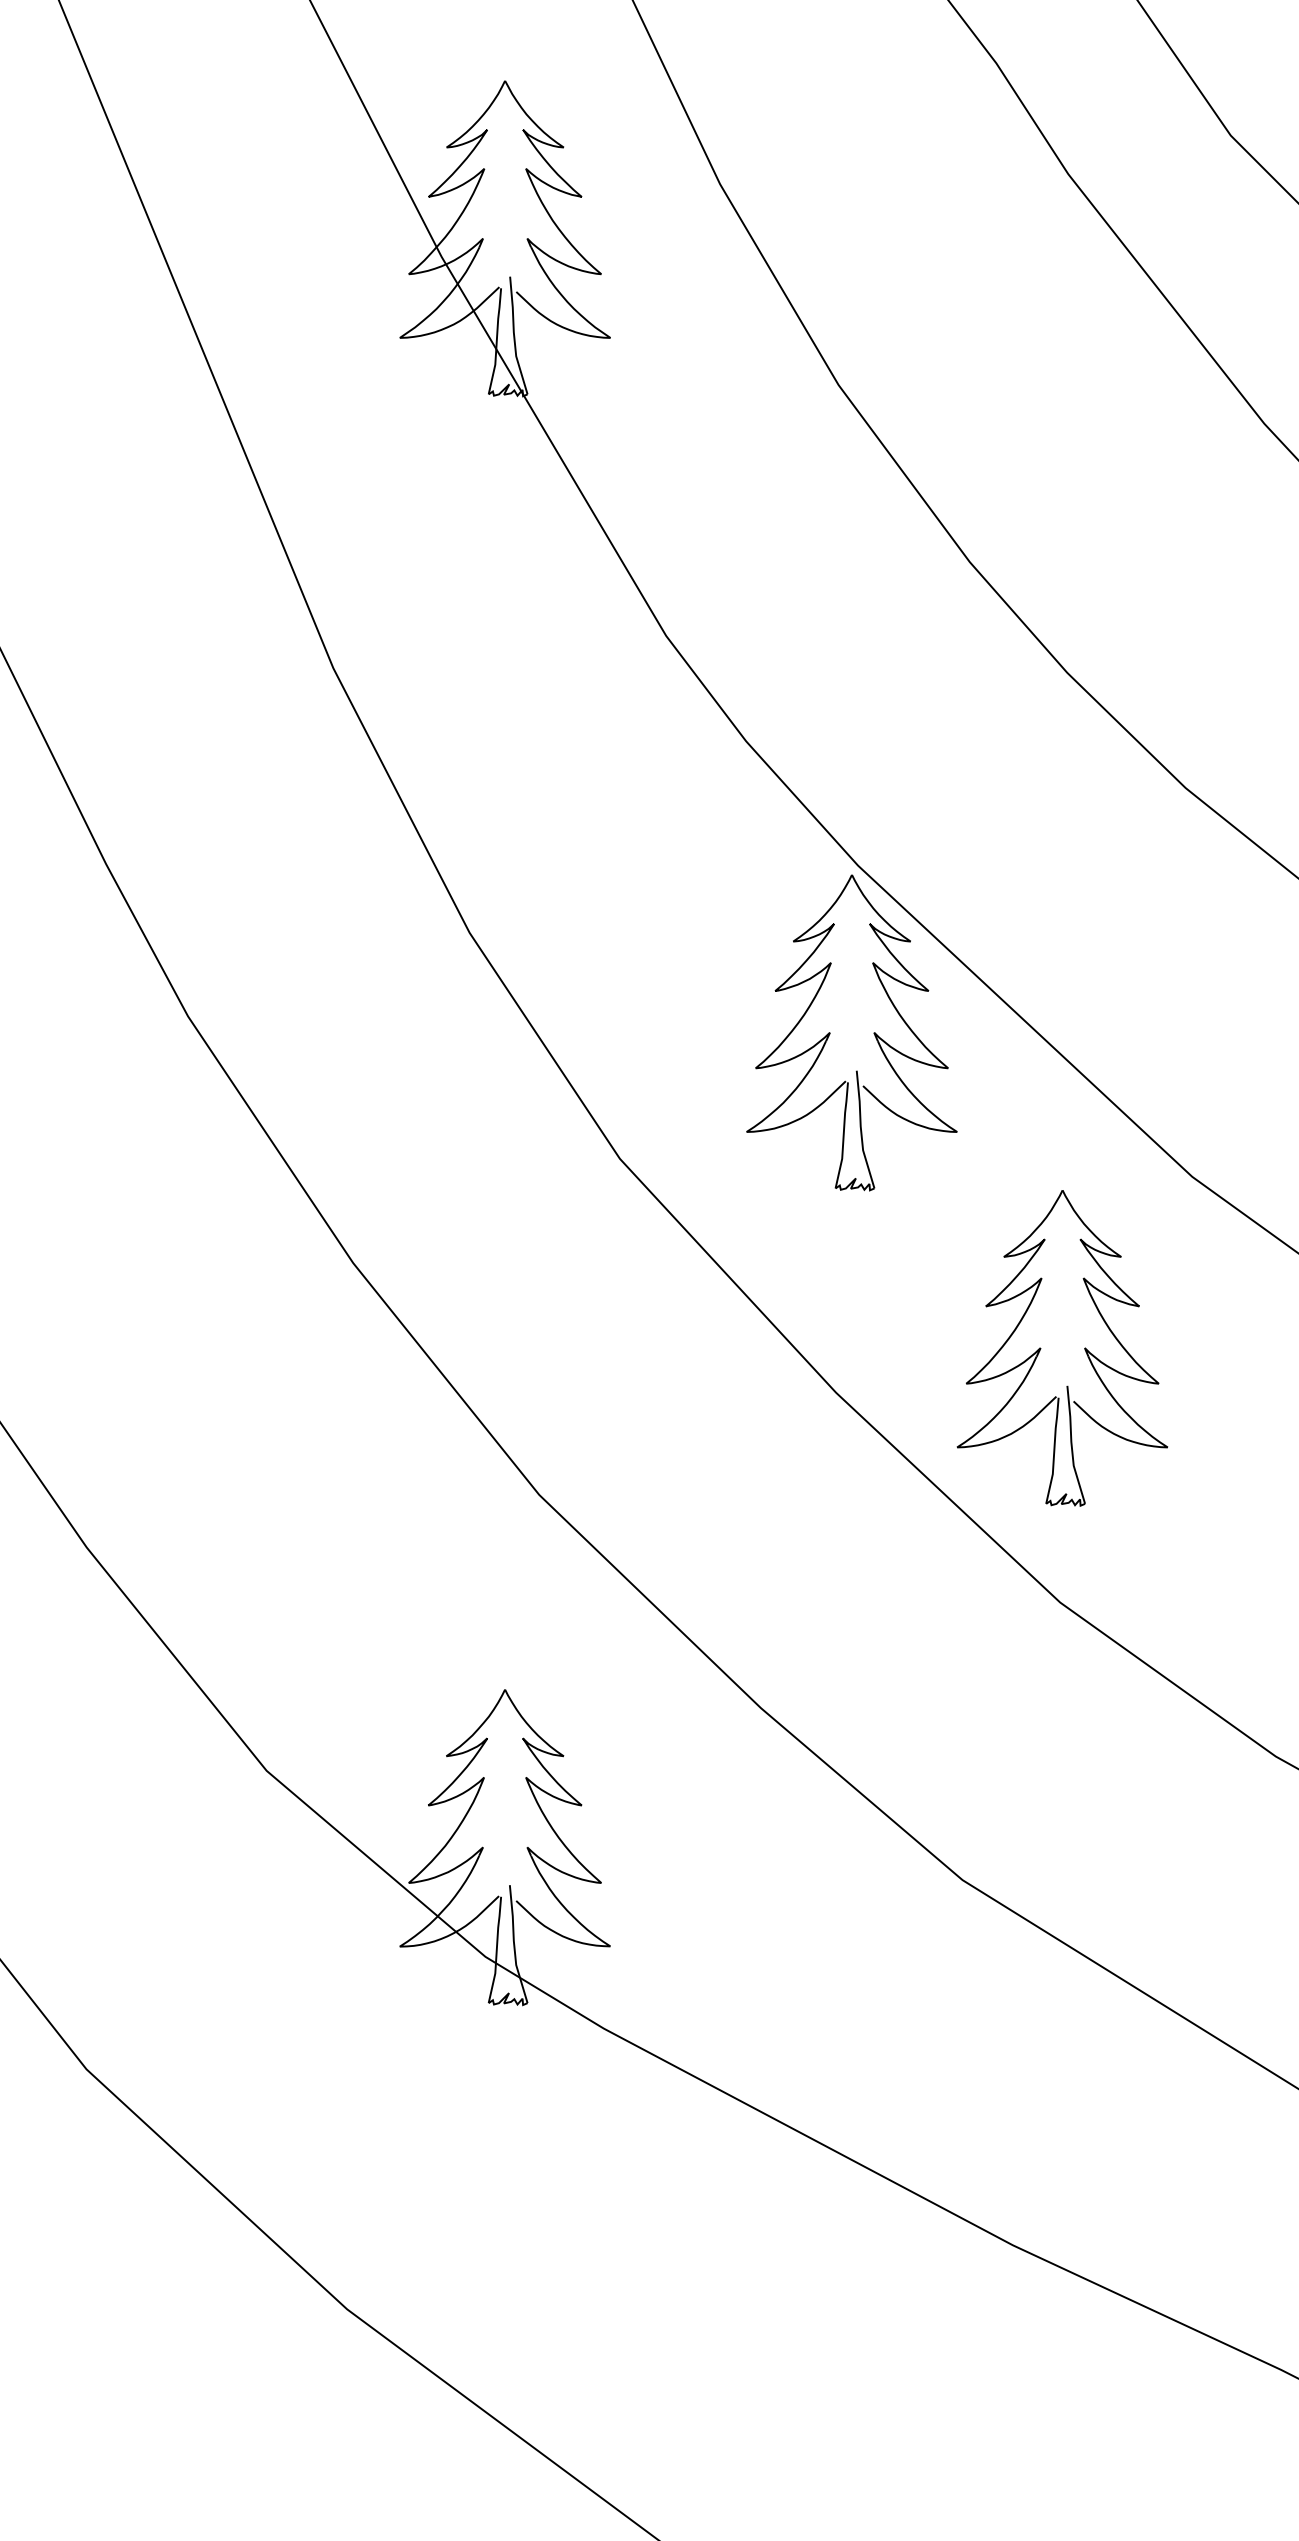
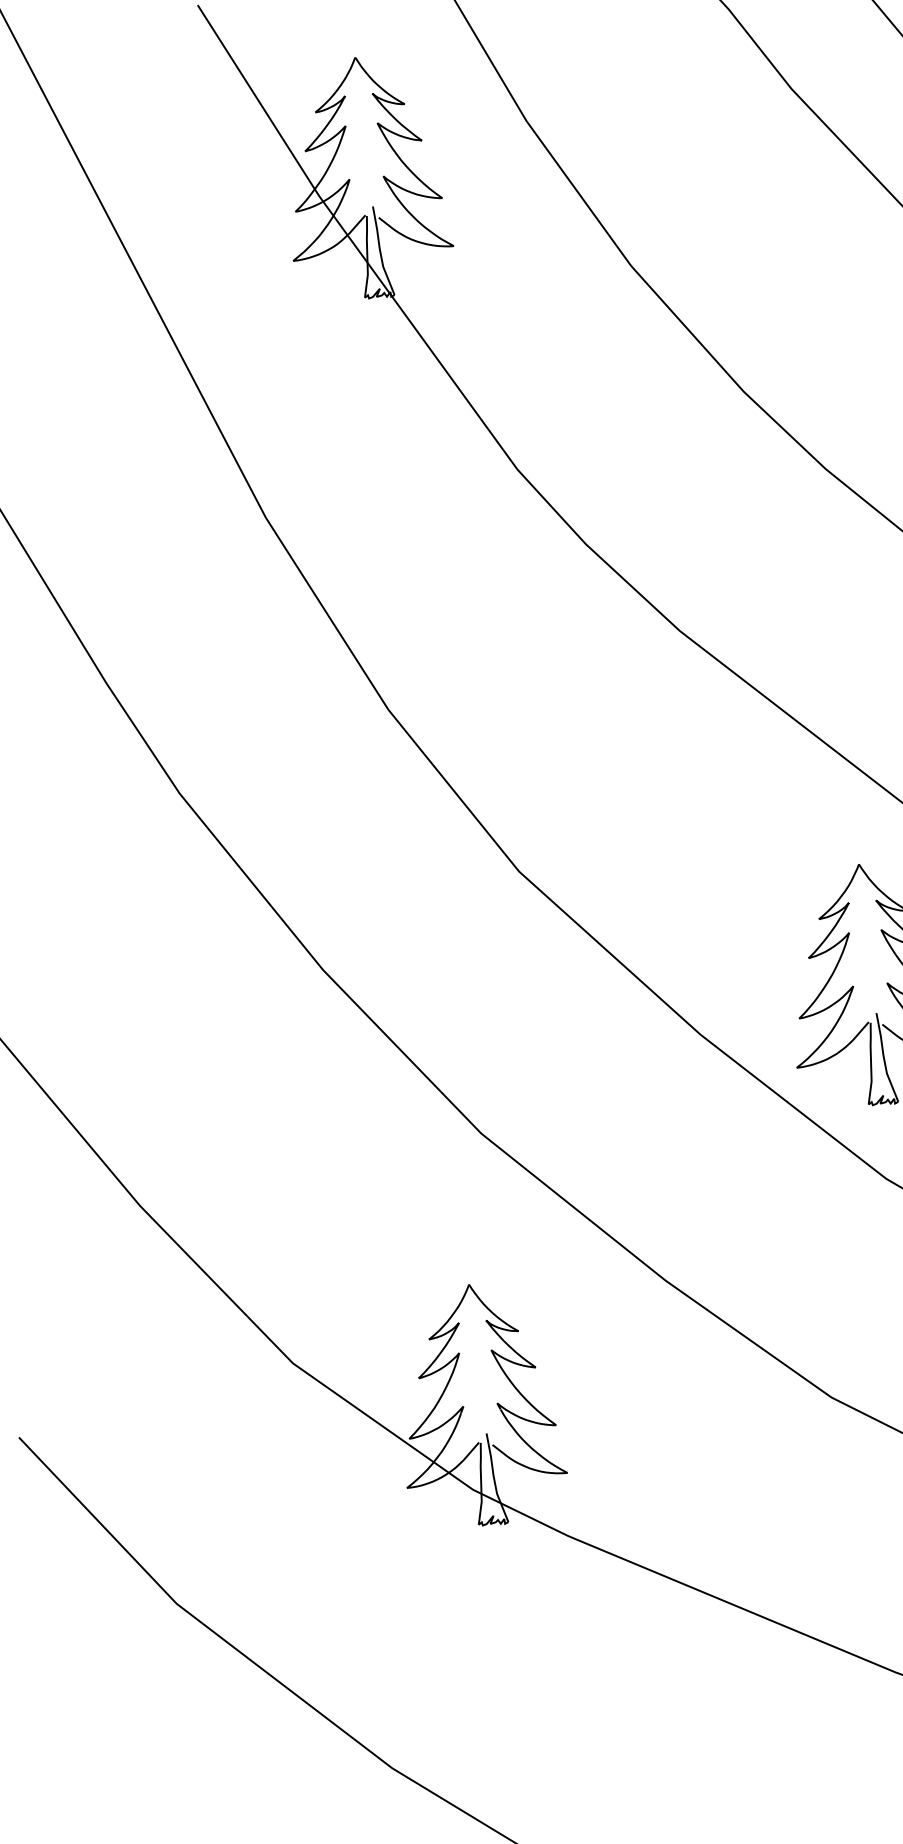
part: (830, 1032) -> (670, 760), removed

